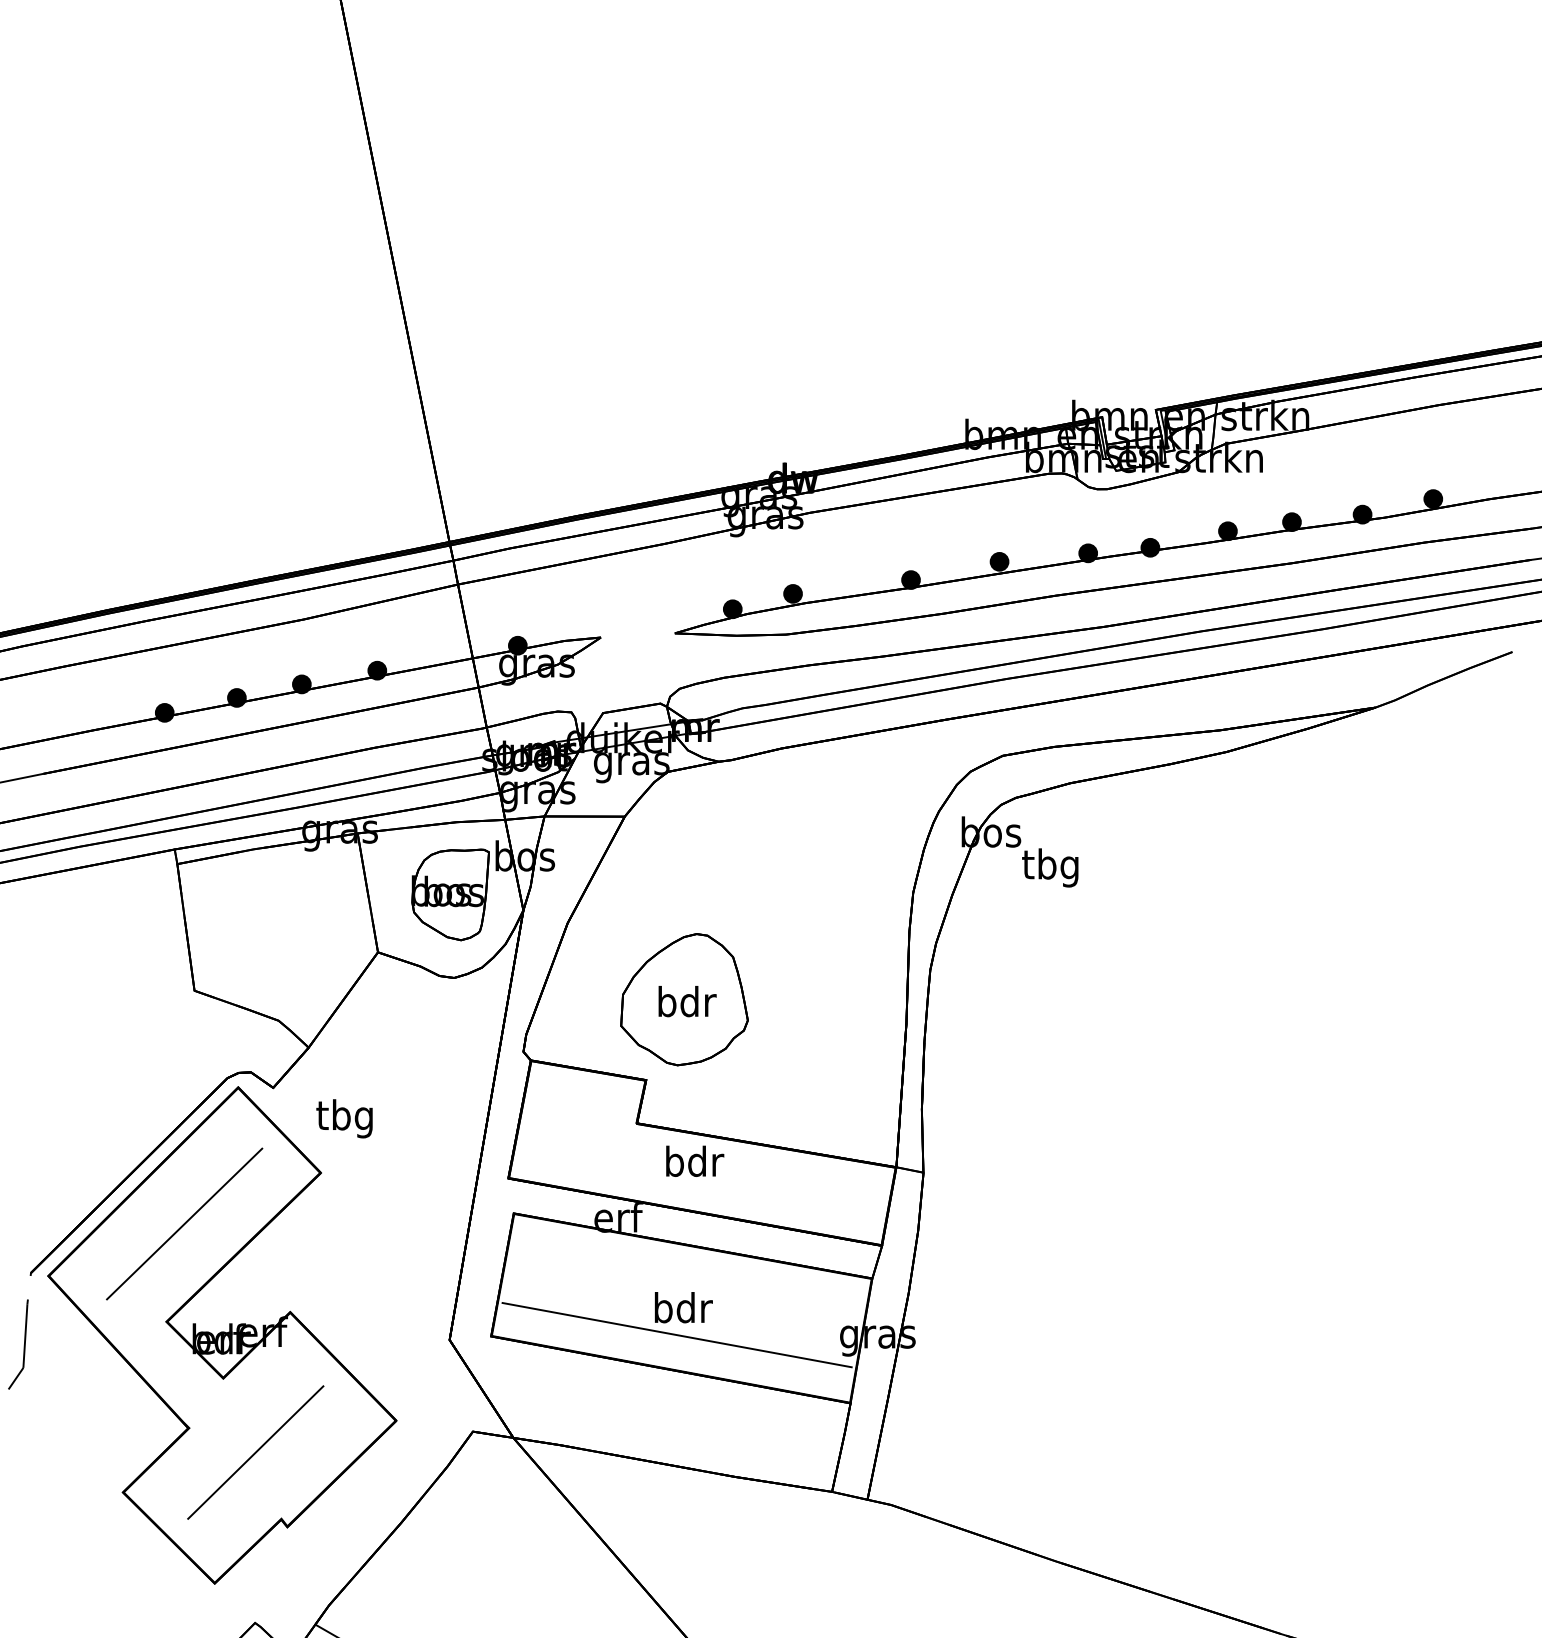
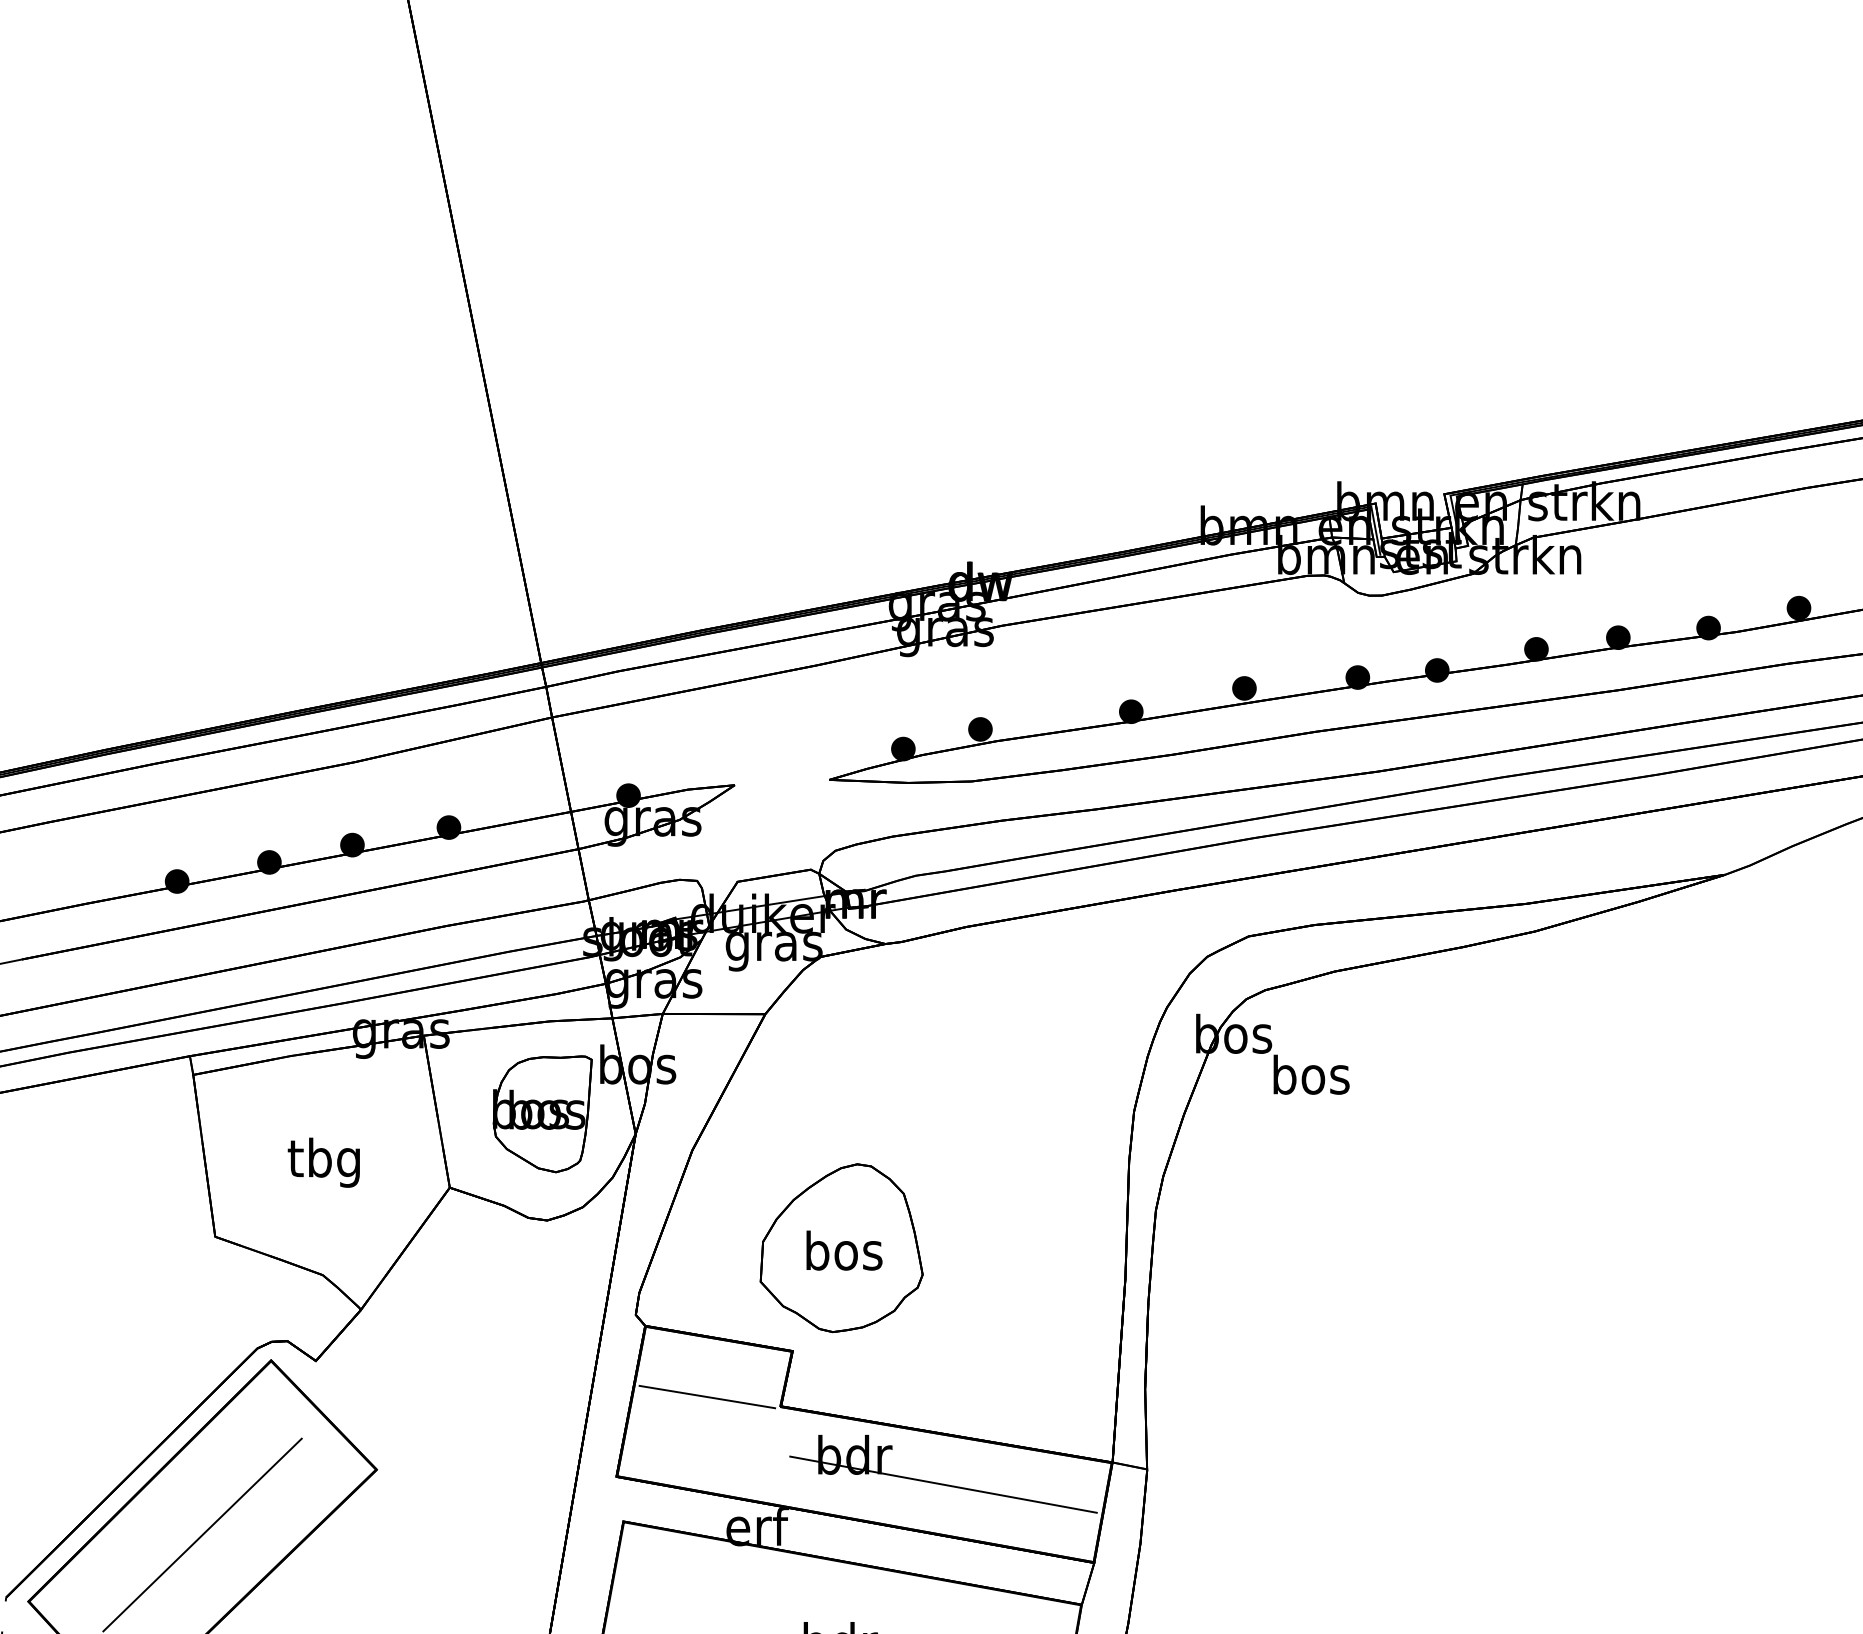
text: (1051, 867) -> (1310, 1079), tbg -> bos
text: (686, 1001) -> (844, 1250), bdr -> bos
line: (579, 1115) -> (707, 1396), added
text: (344, 1118) -> (323, 1162), moved
line: (764, 1184) -> (943, 1484), added

